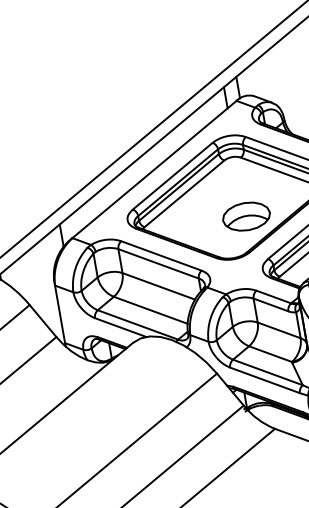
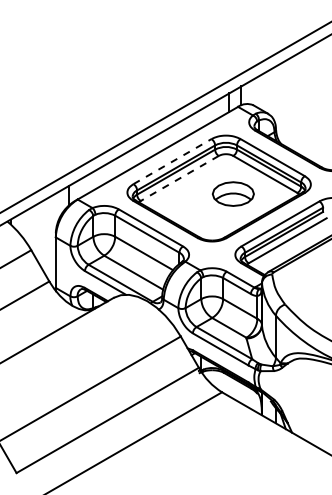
line: (172, 176) -> (172, 161), solid -> dashed
line: (184, 194) -> (179, 178), solid -> dashed
part: (245, 216) -> (232, 193), moved

